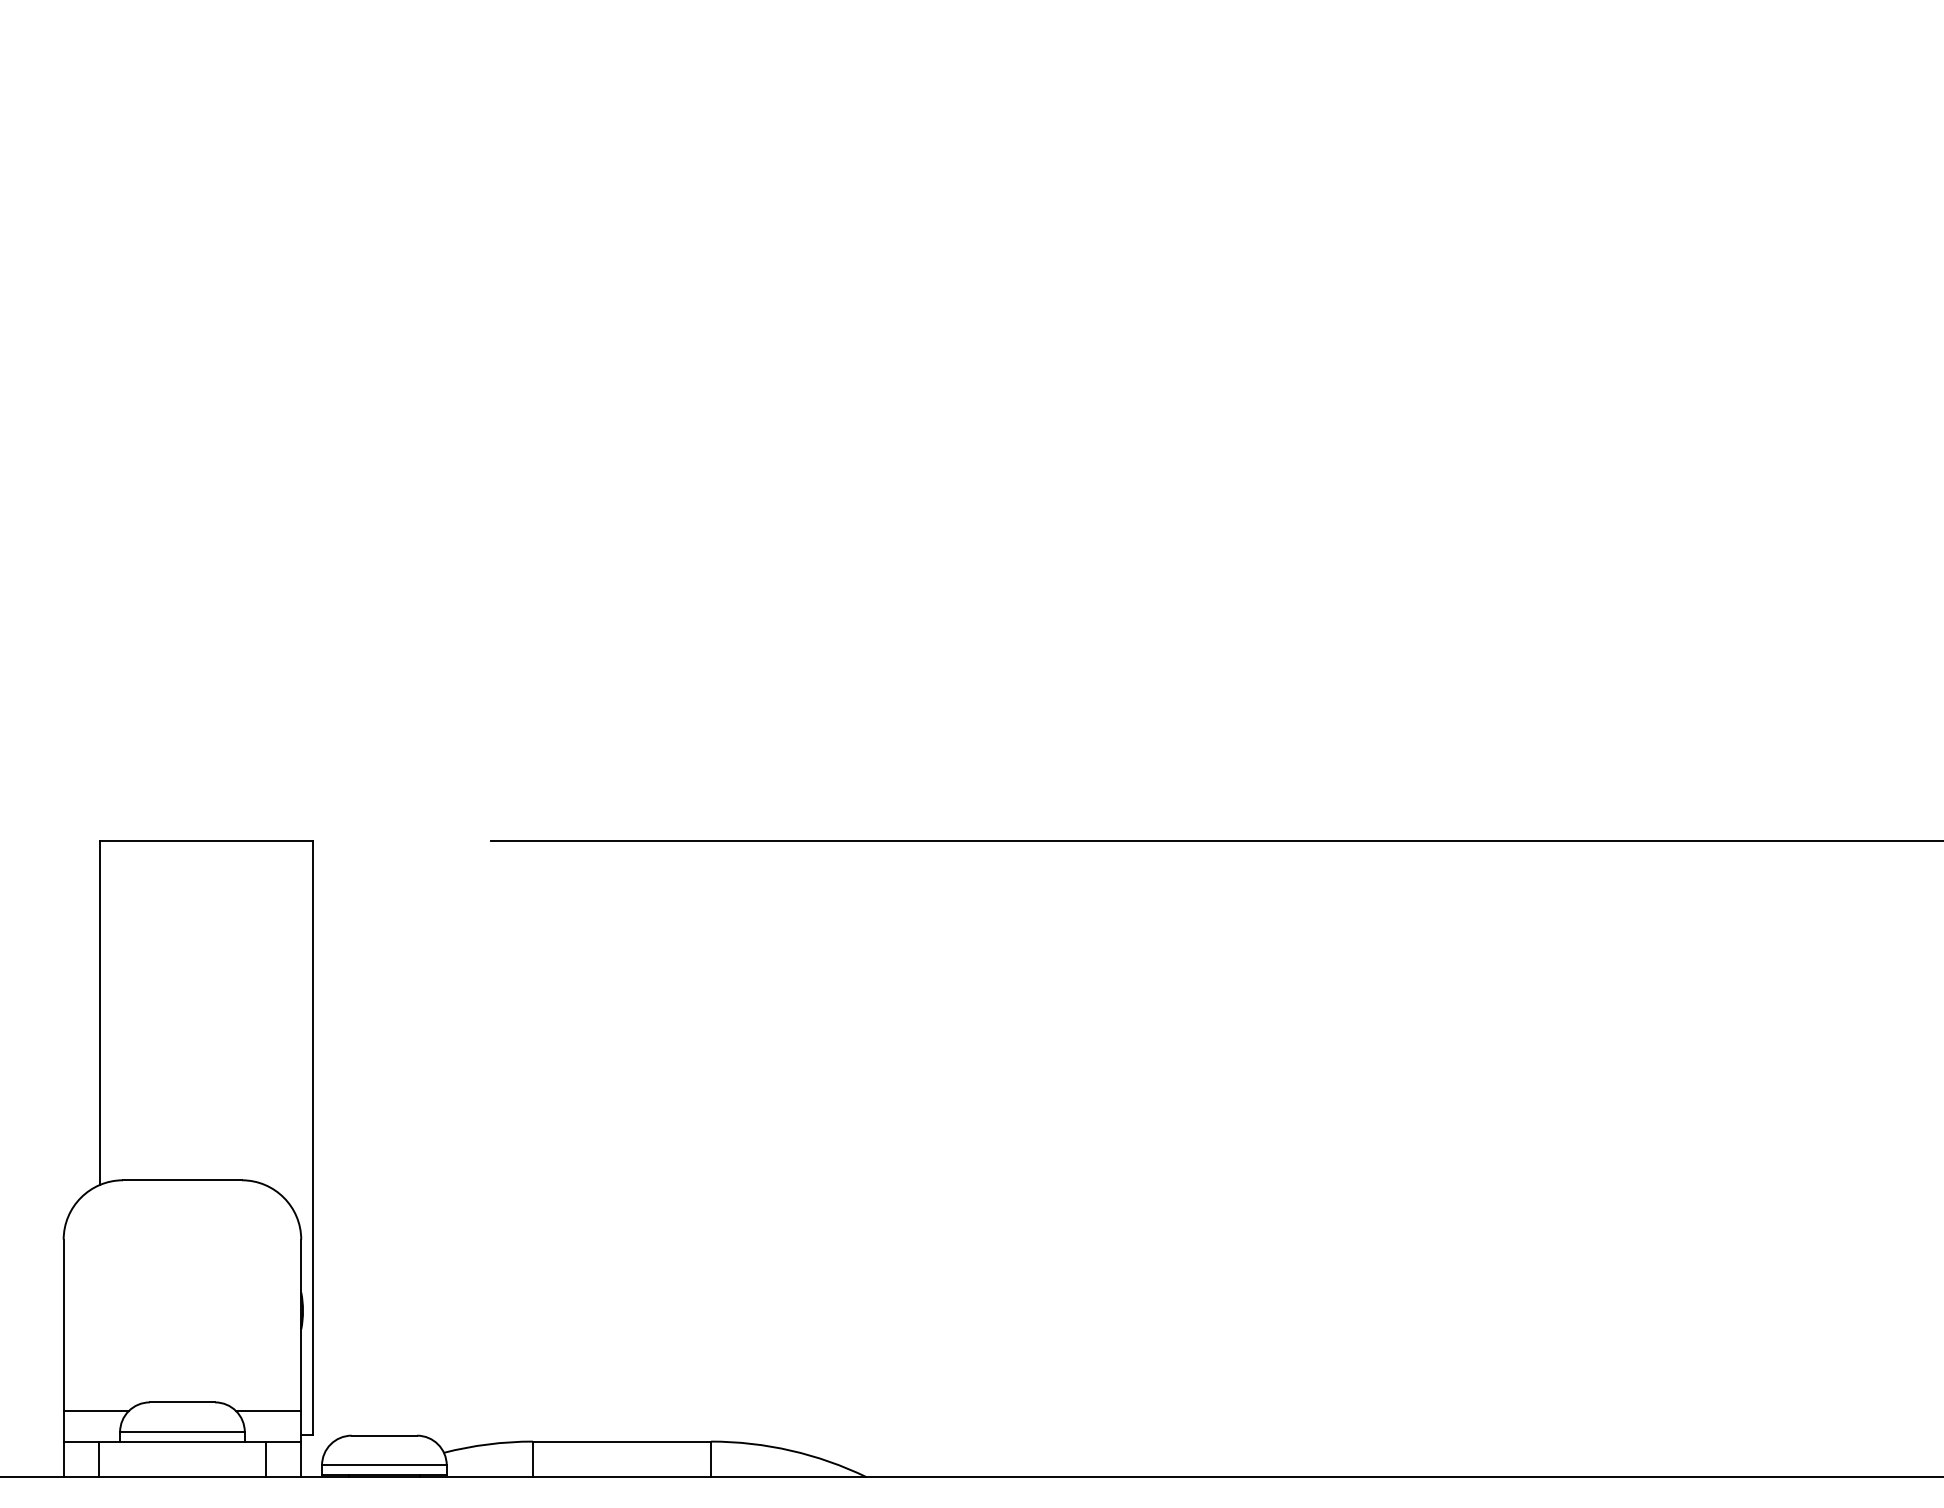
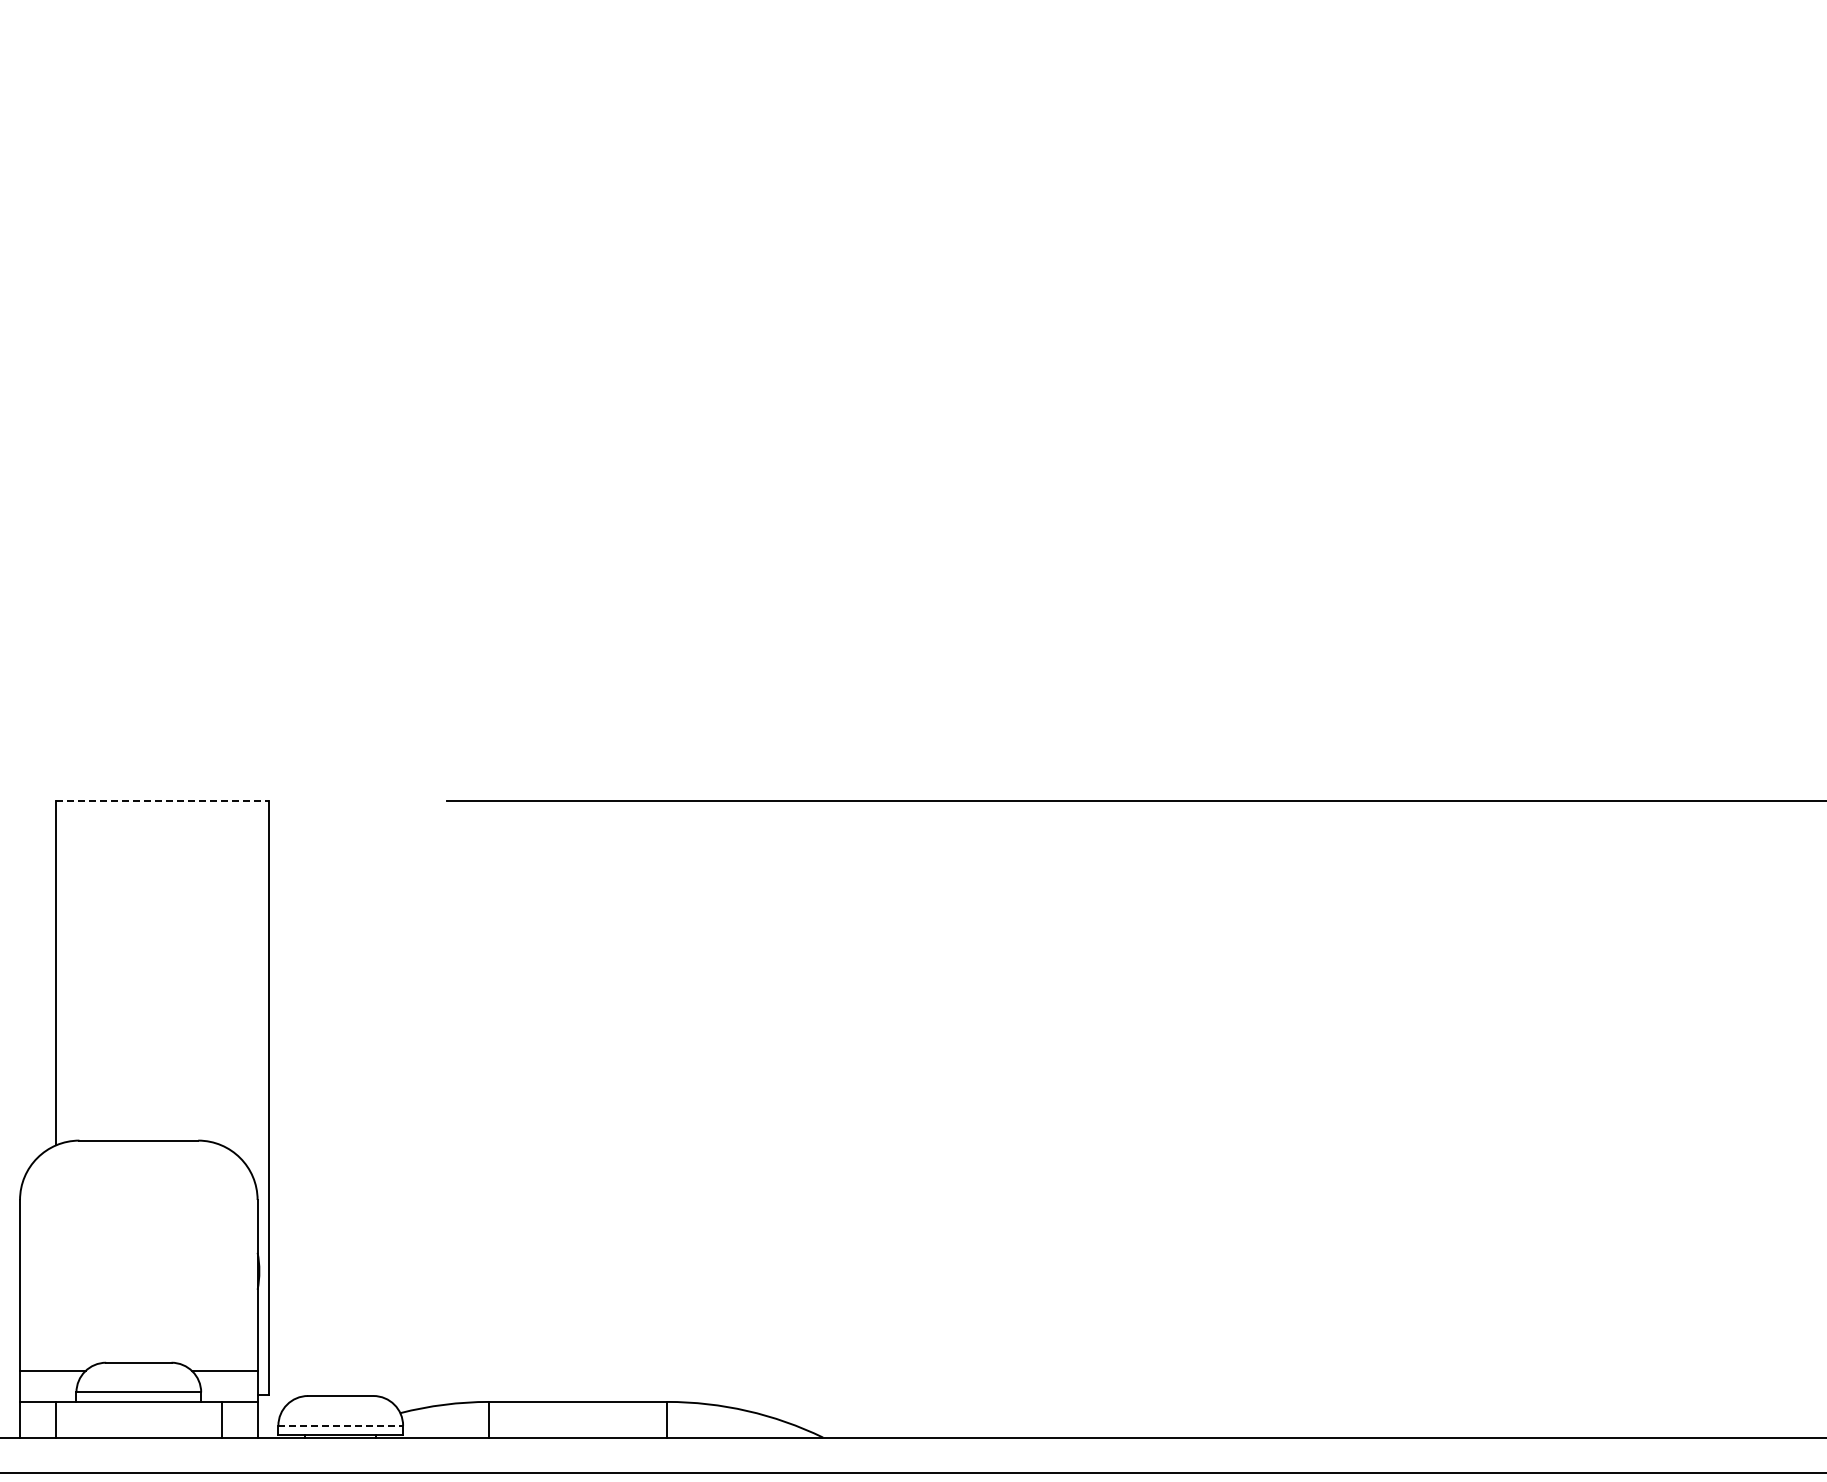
line: (206, 840) -> (162, 800), solid -> dashed
line: (384, 1465) -> (340, 1425), solid -> dashed

